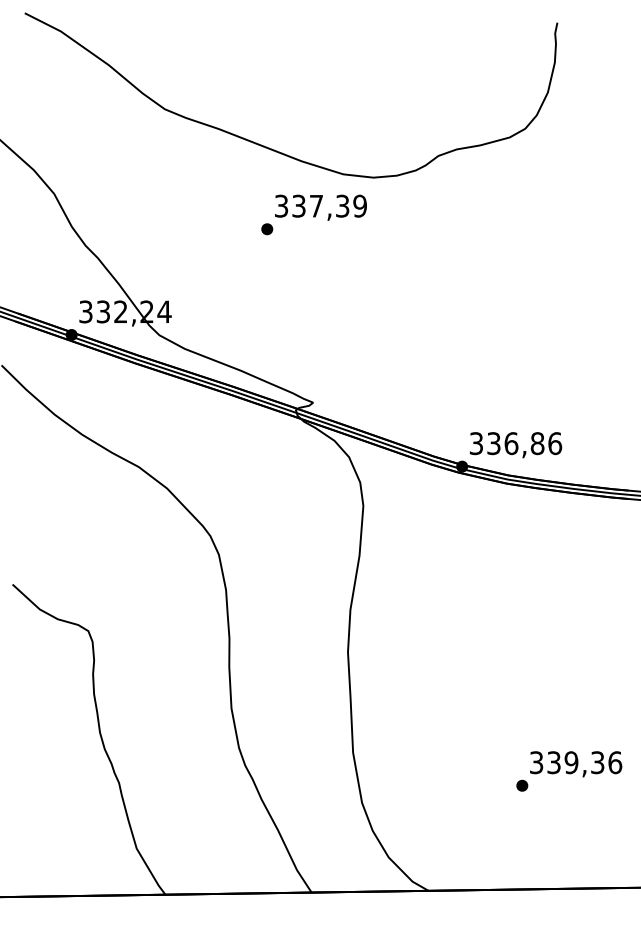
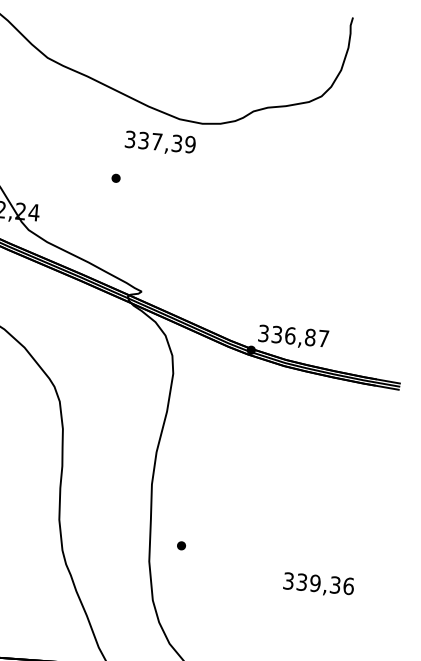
part: (267, 229) -> (116, 178), moved
text: (555, 443) -> (324, 338), 336,86 -> 336,87
part: (522, 785) -> (181, 545), moved

